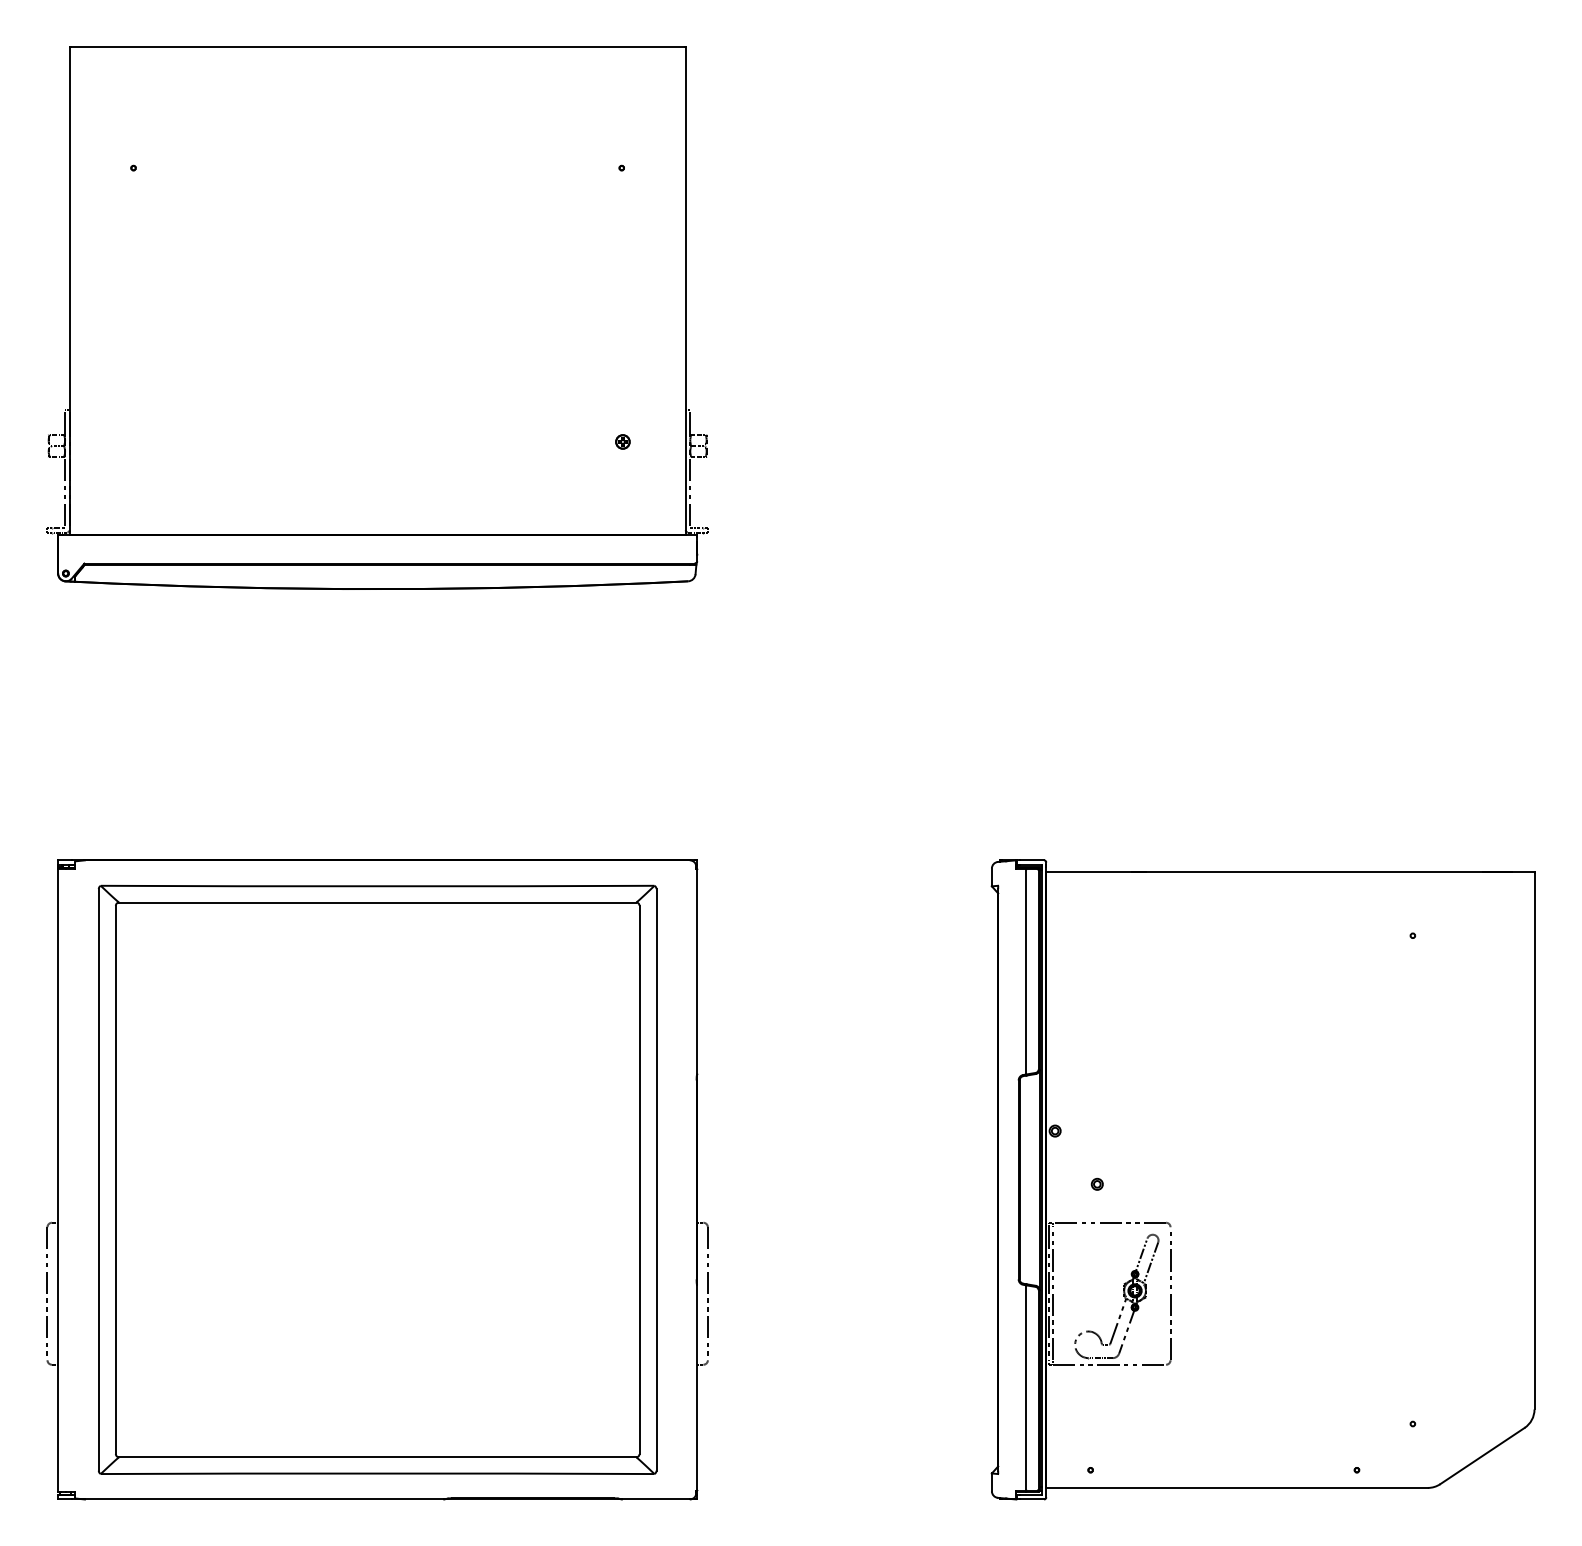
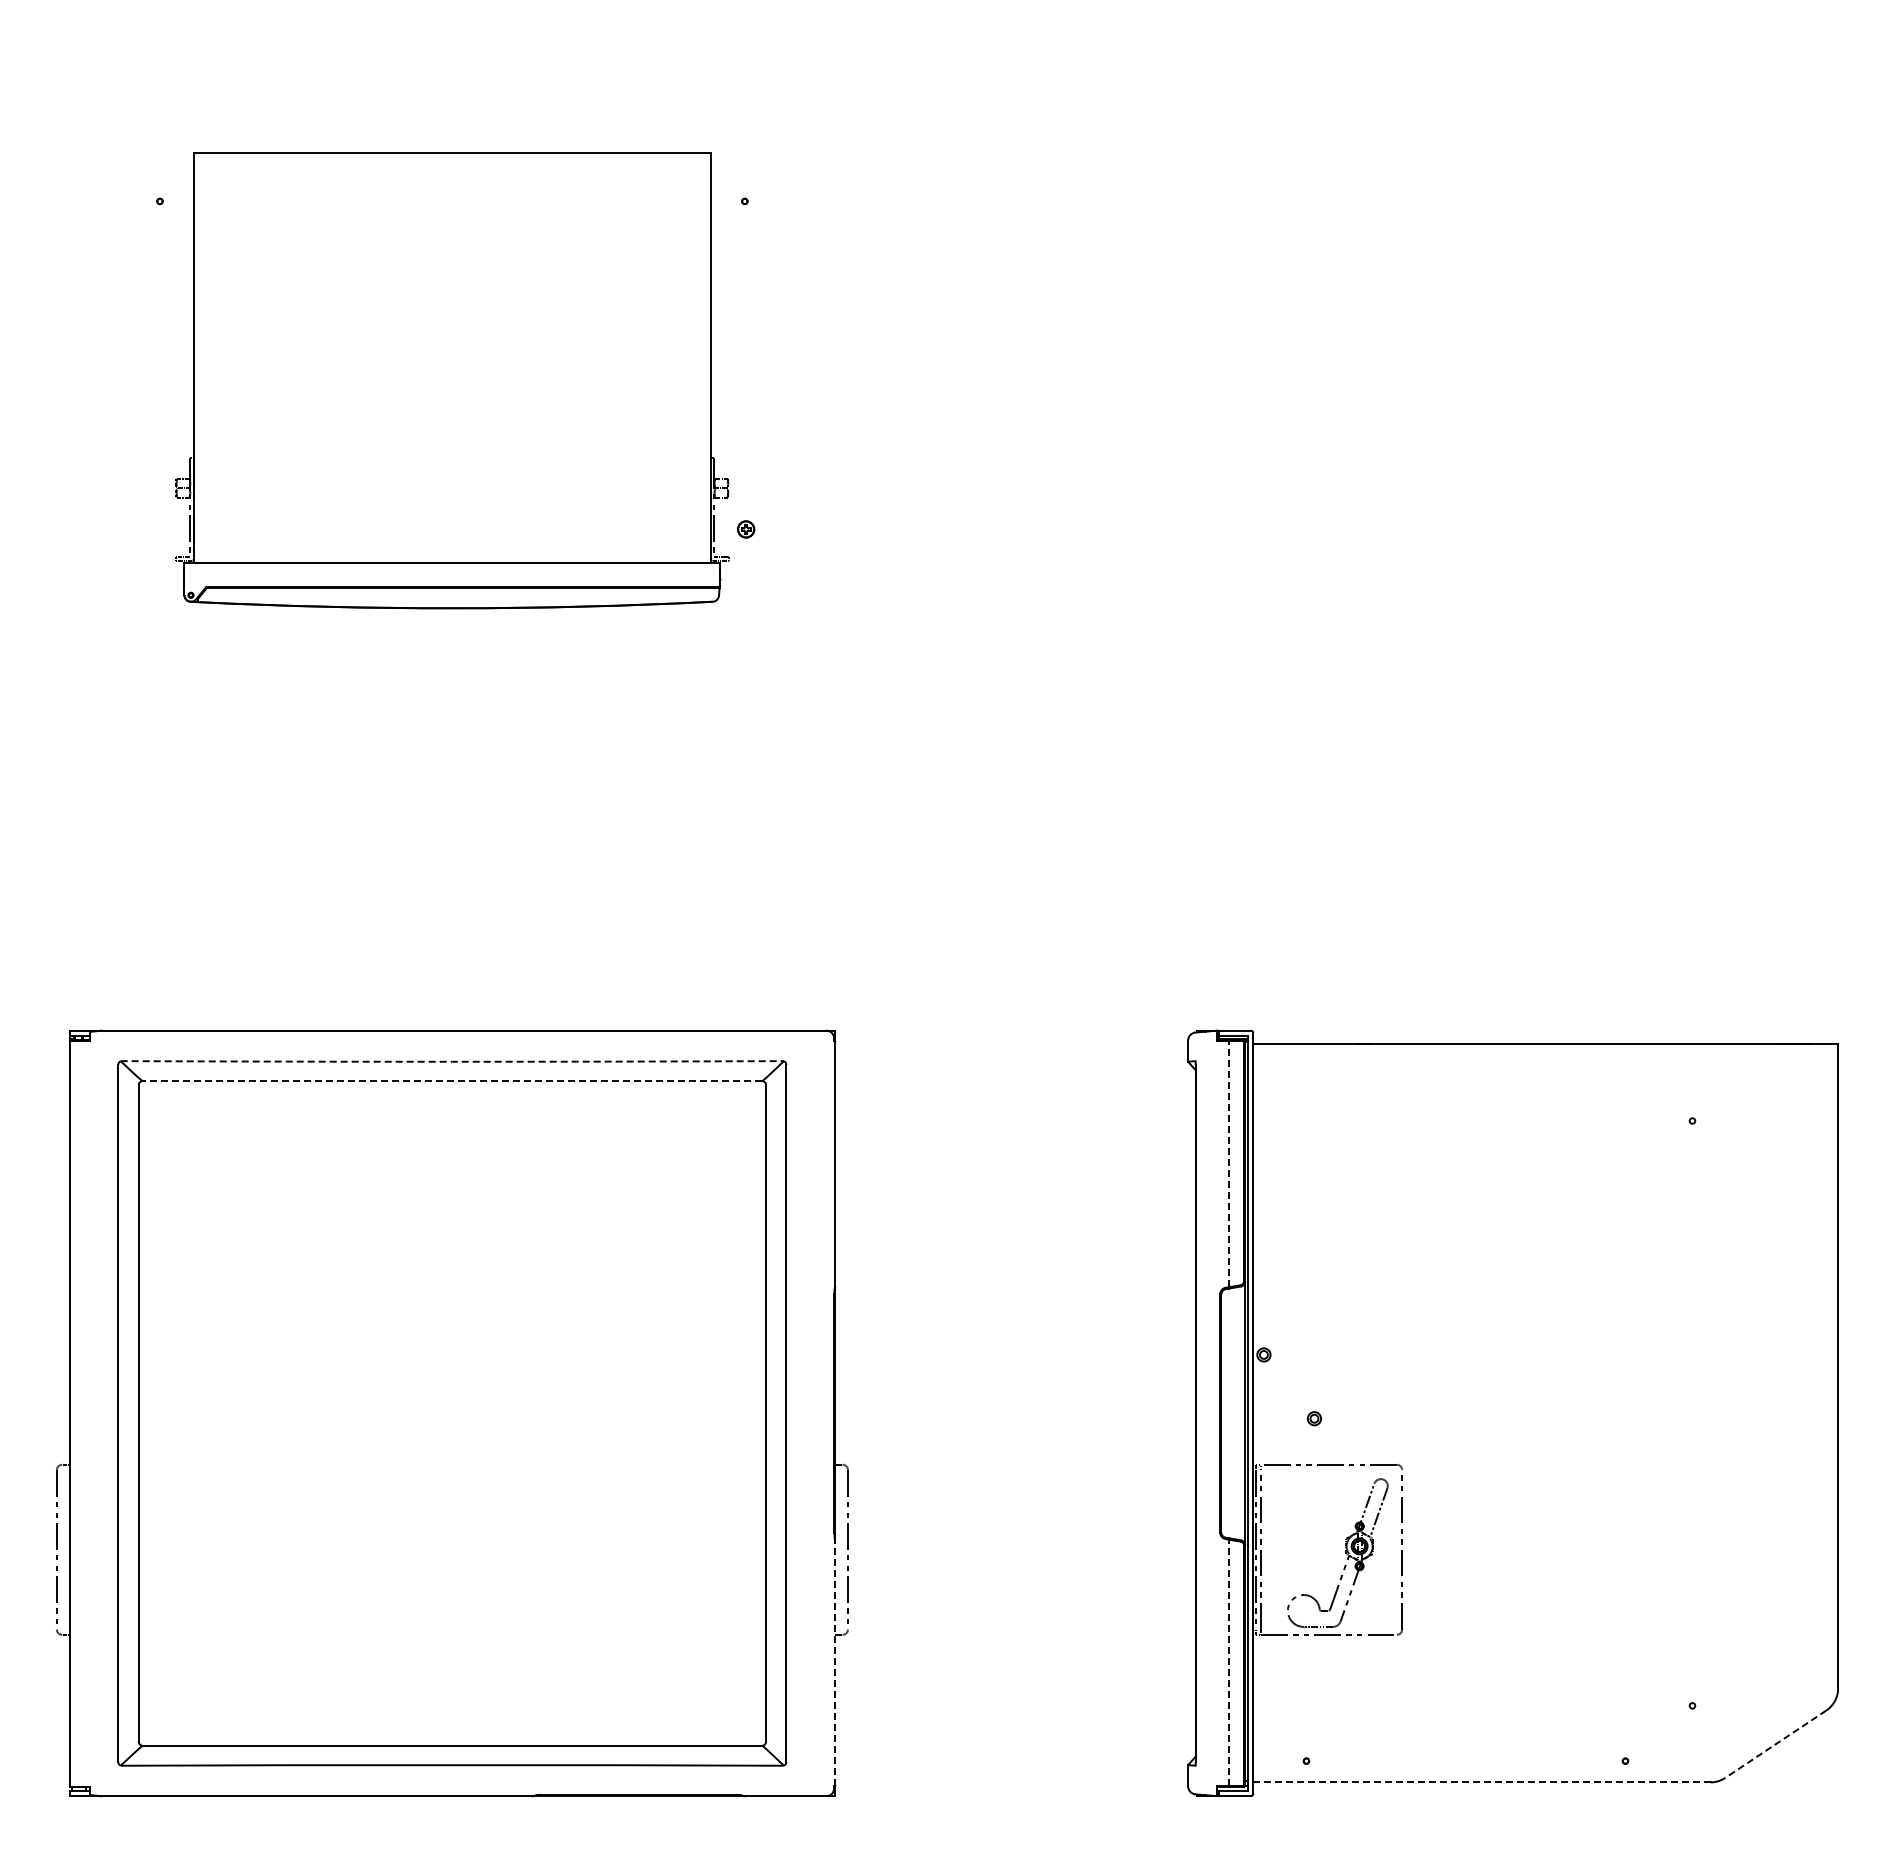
part: (377, 317) -> (452, 380), size x0.7
arc: (377, 886) -> (452, 1061), solid -> dashed
line: (377, 902) -> (452, 1081), solid -> dashed
line: (1026, 972) -> (1229, 1164), solid -> dashed
line: (697, 1387) -> (835, 1662), solid -> dashed
line: (1026, 1387) -> (1229, 1662), solid -> dashed
line: (1482, 1456) -> (1775, 1744), solid -> dashed
line: (1236, 1488) -> (1481, 1782), solid -> dashed

